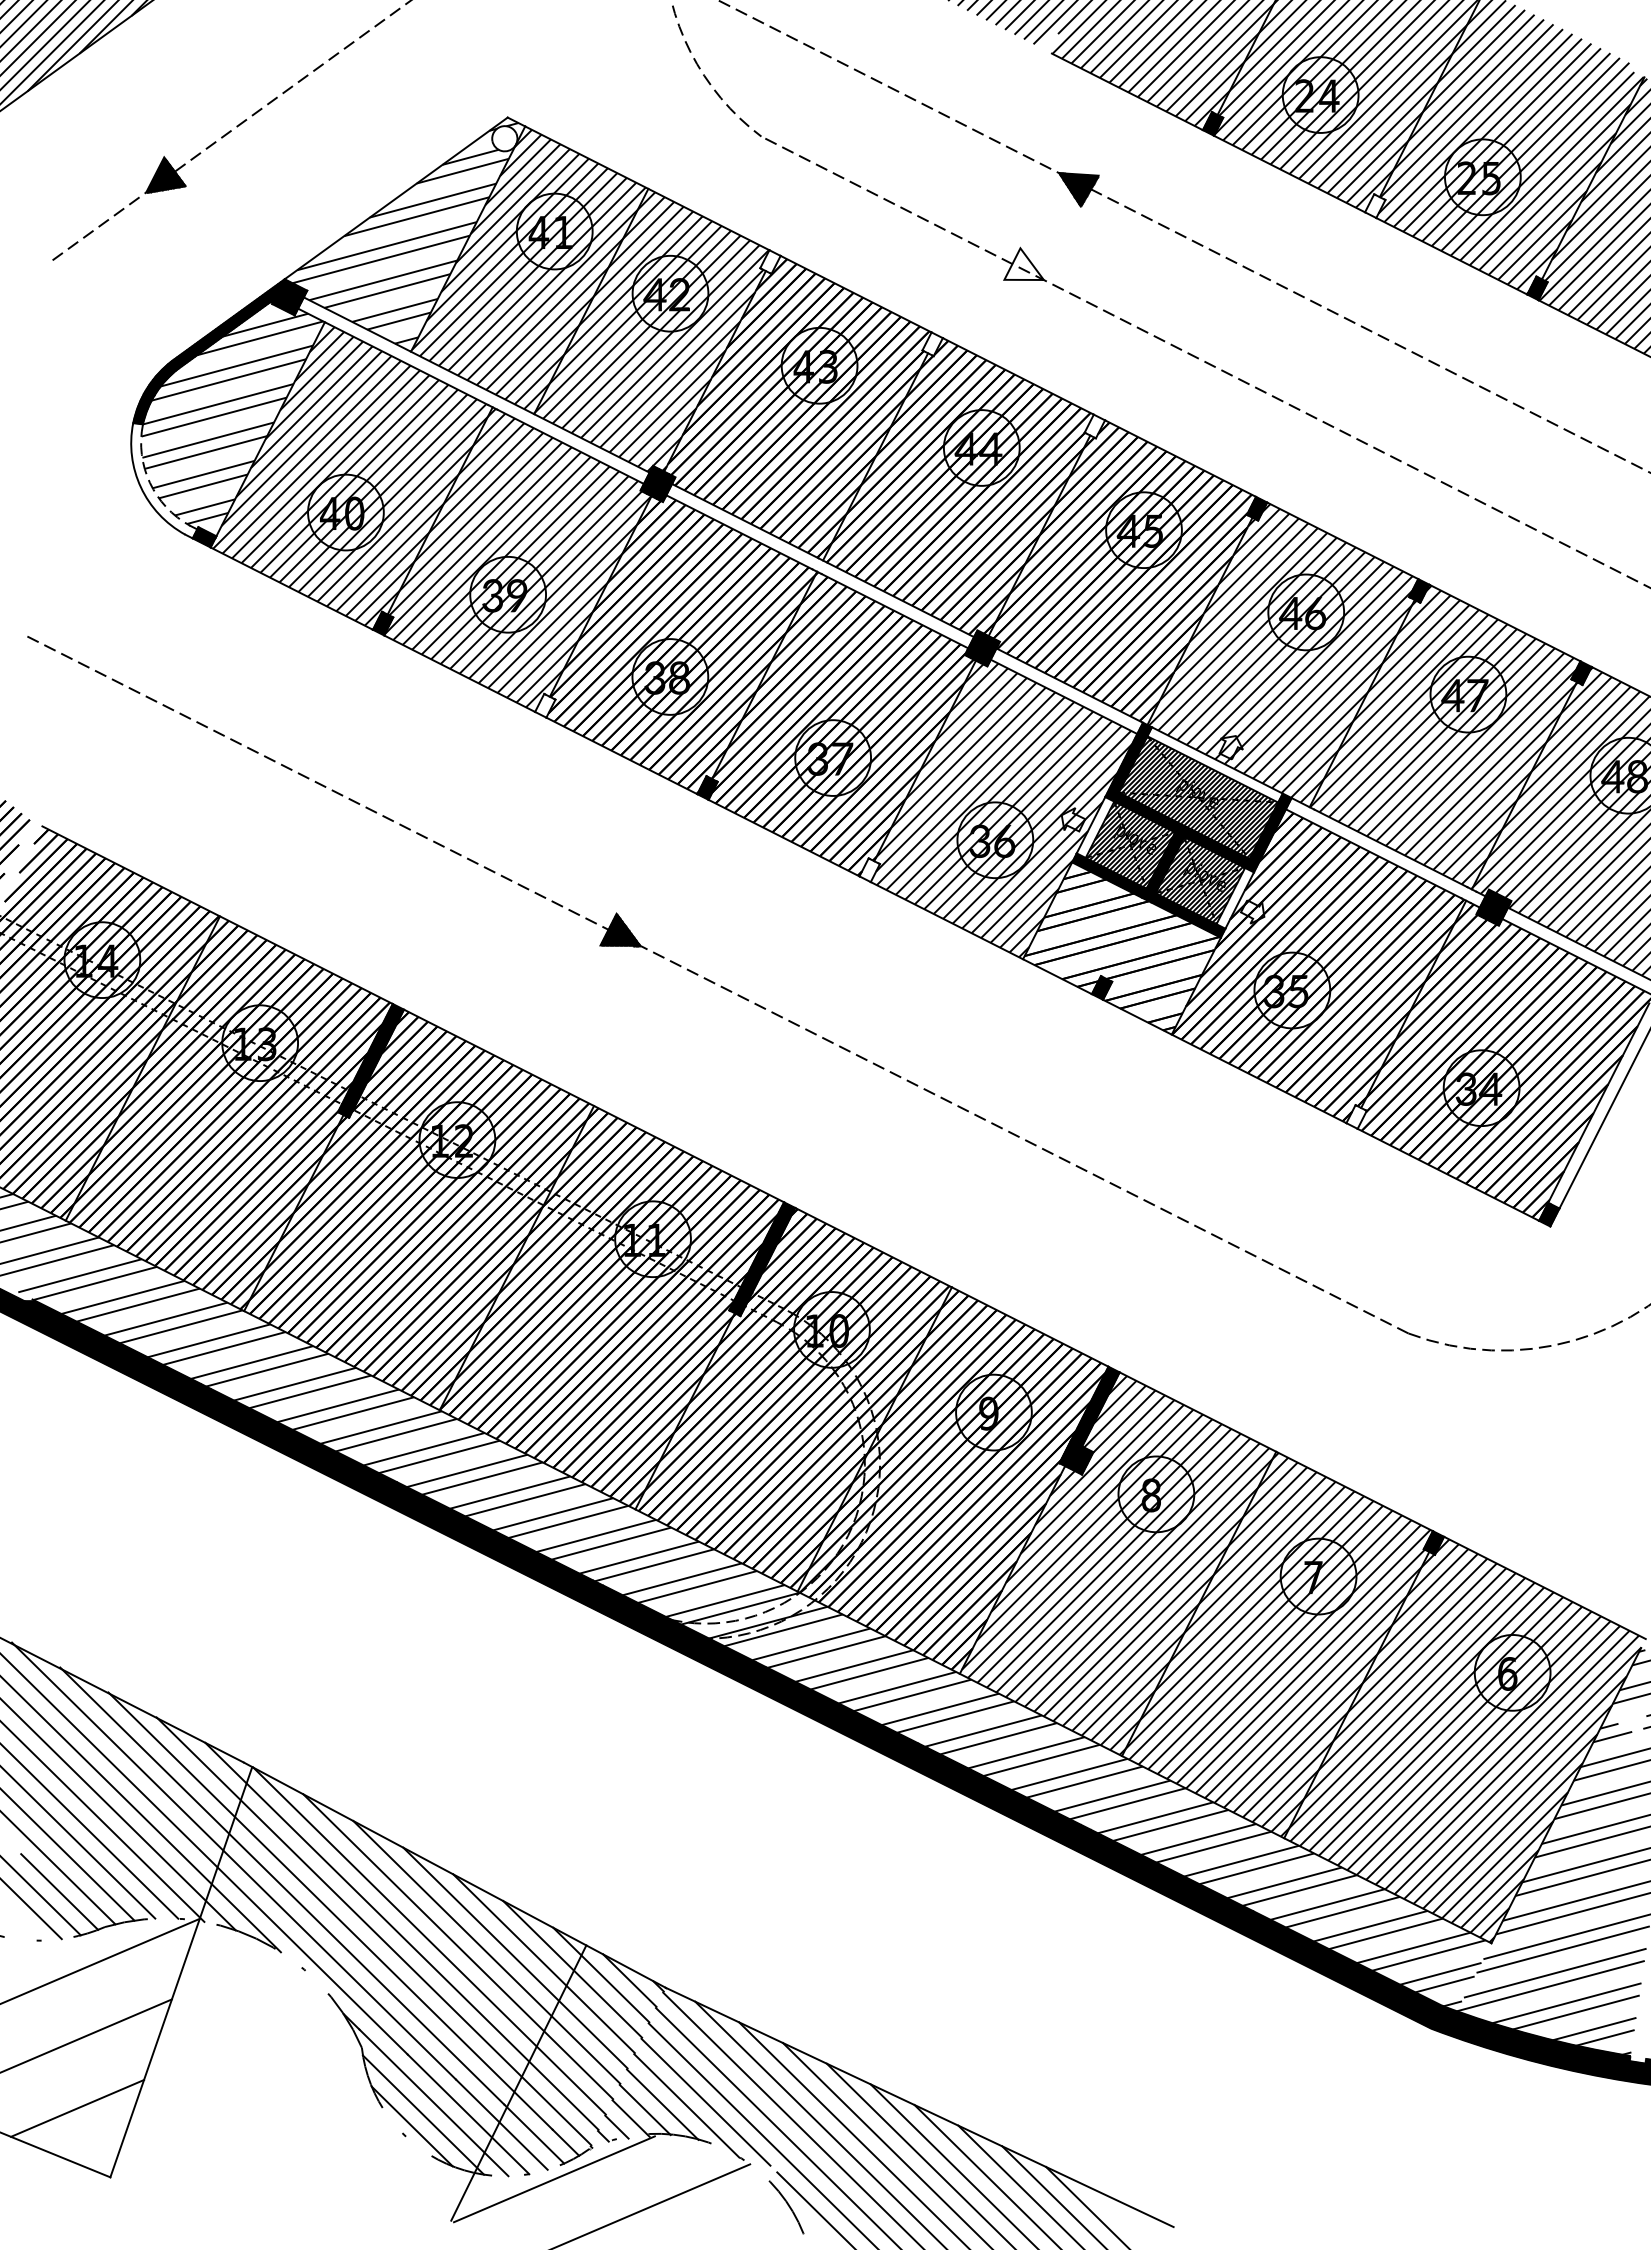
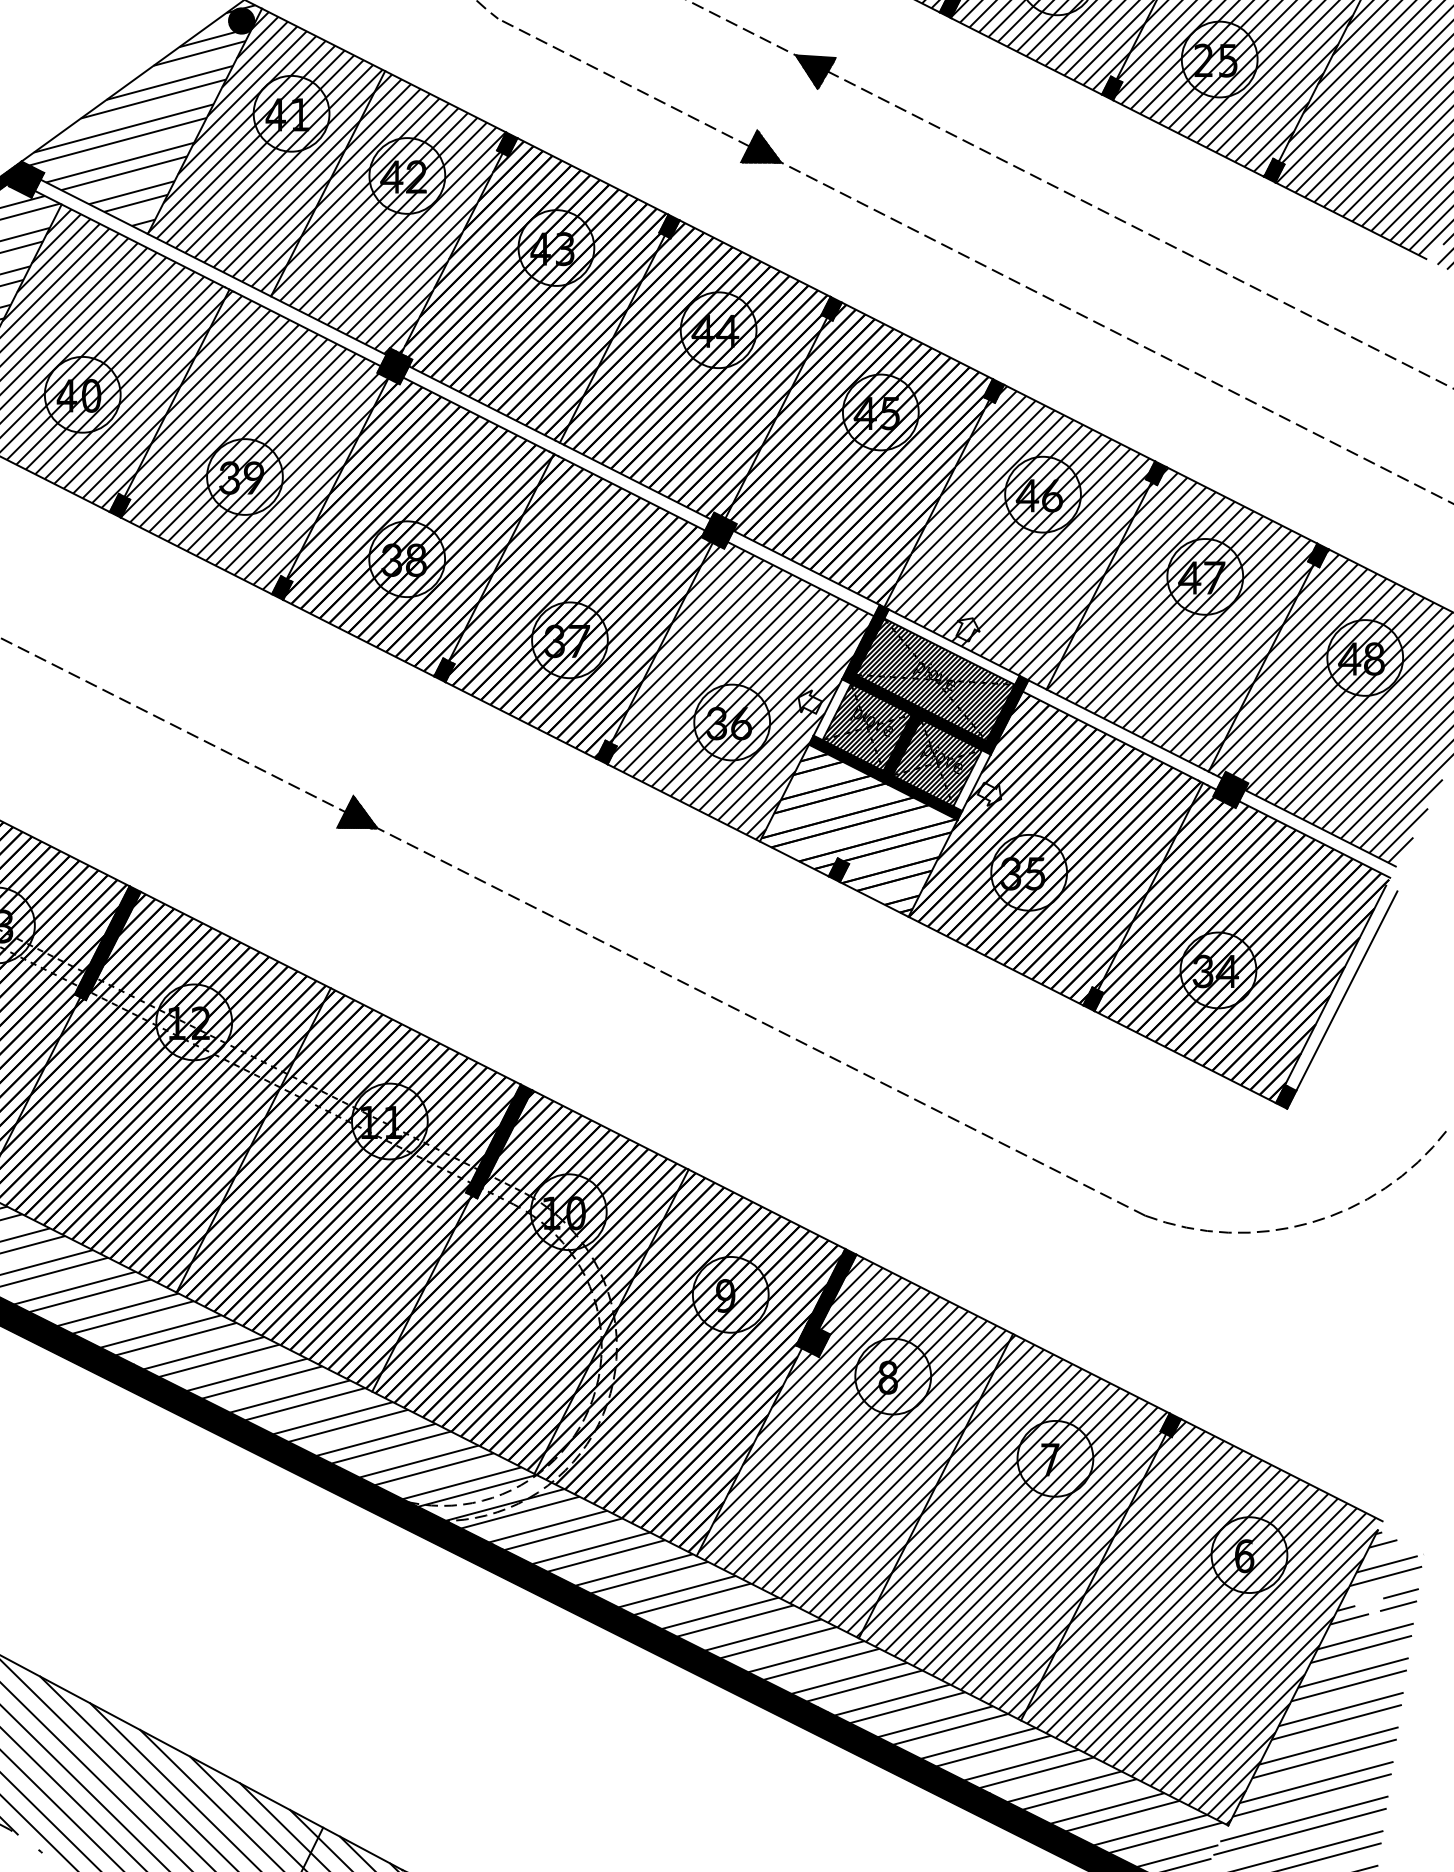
hatch: (504, 138) -> (241, 20), added
hatch: (1375, 205) -> (1112, 87), added
hatch: (770, 261) -> (507, 143), added
hatch: (1023, 263) -> (760, 145), added
hatch: (932, 343) -> (669, 225), added
hatch: (1094, 426) -> (831, 308), added
hatch: (545, 705) -> (282, 587), added
hatch: (869, 869) -> (606, 751), added
hatch: (1356, 1116) -> (1093, 998), added

